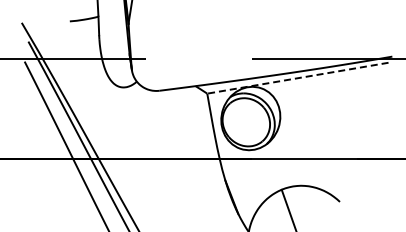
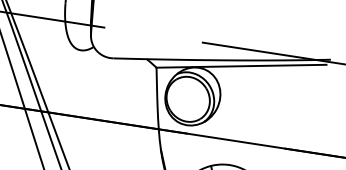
line: (297, 78) -> (241, 66), dashed -> solid

